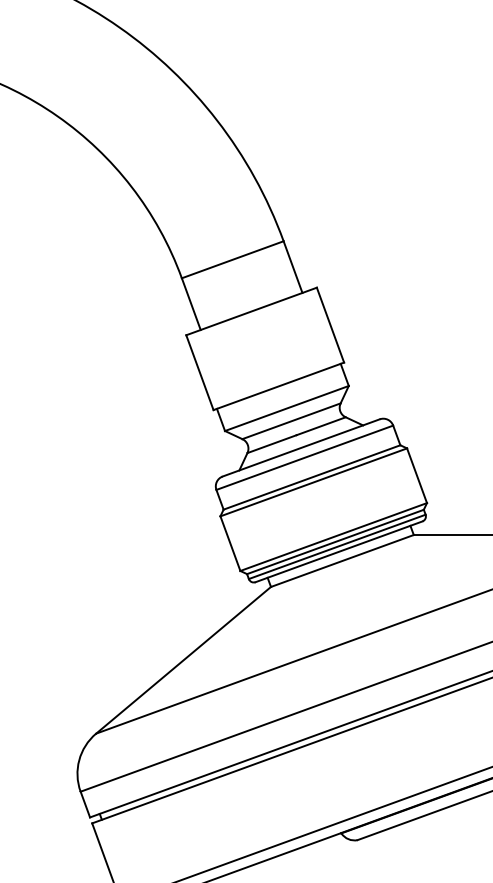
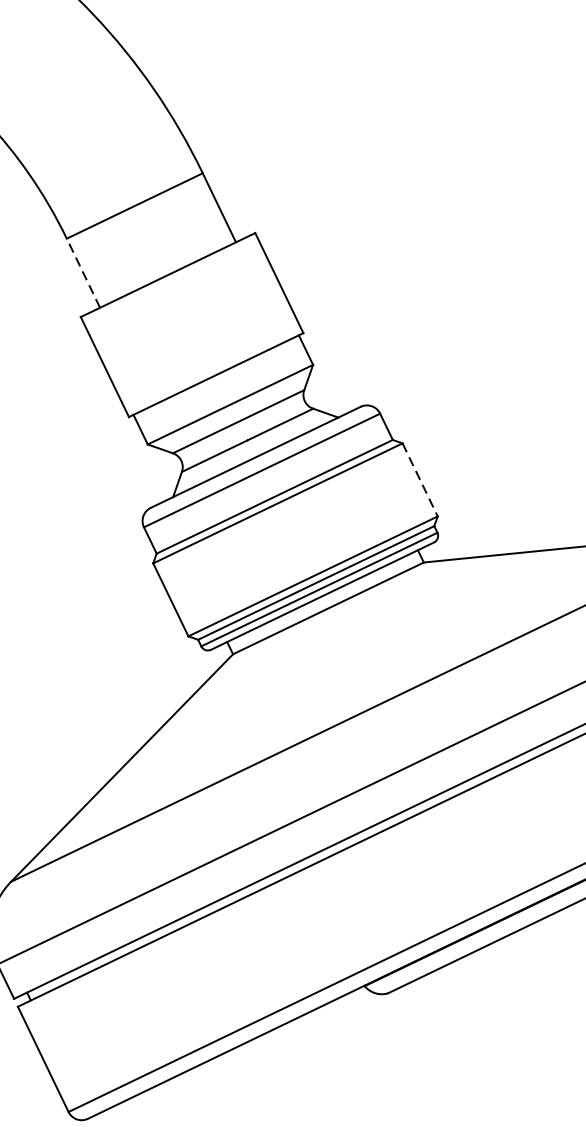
line: (191, 304) -> (83, 273), solid -> dashed
line: (417, 476) -> (420, 480), solid -> dashed

